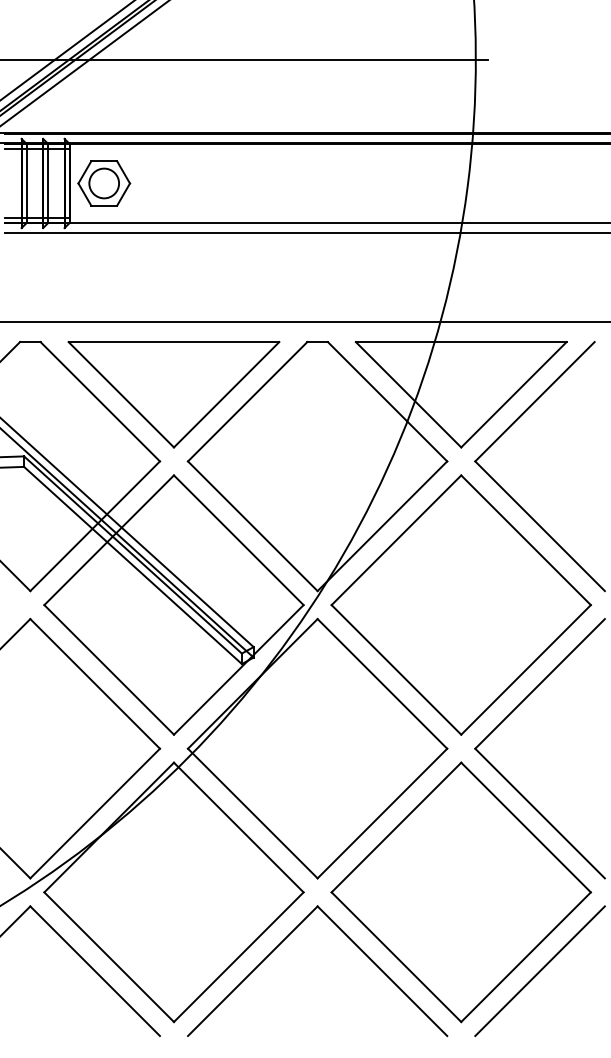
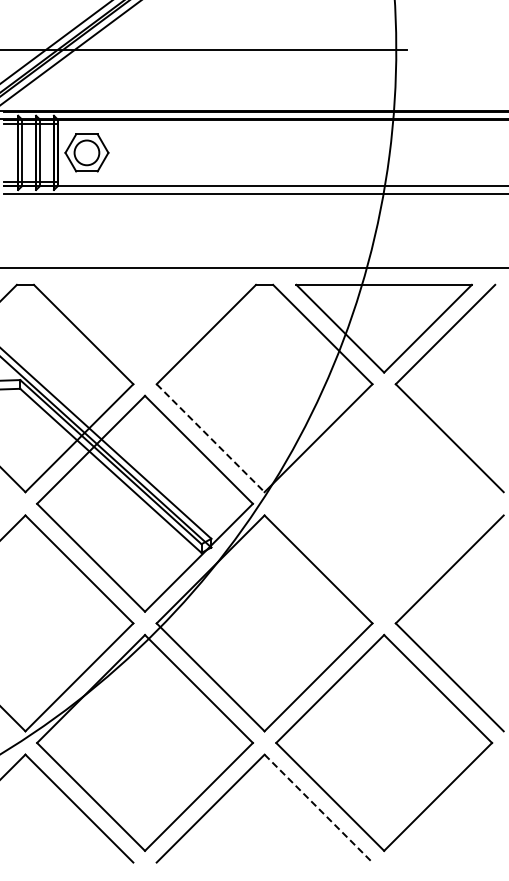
part: (173, 394) -> (144, 328), removed
line: (253, 526) -> (211, 438), solid -> dashed
part: (461, 604) -> (384, 503), removed
line: (382, 971) -> (318, 808), solid -> dashed
line: (539, 971) -> (449, 808), removed

